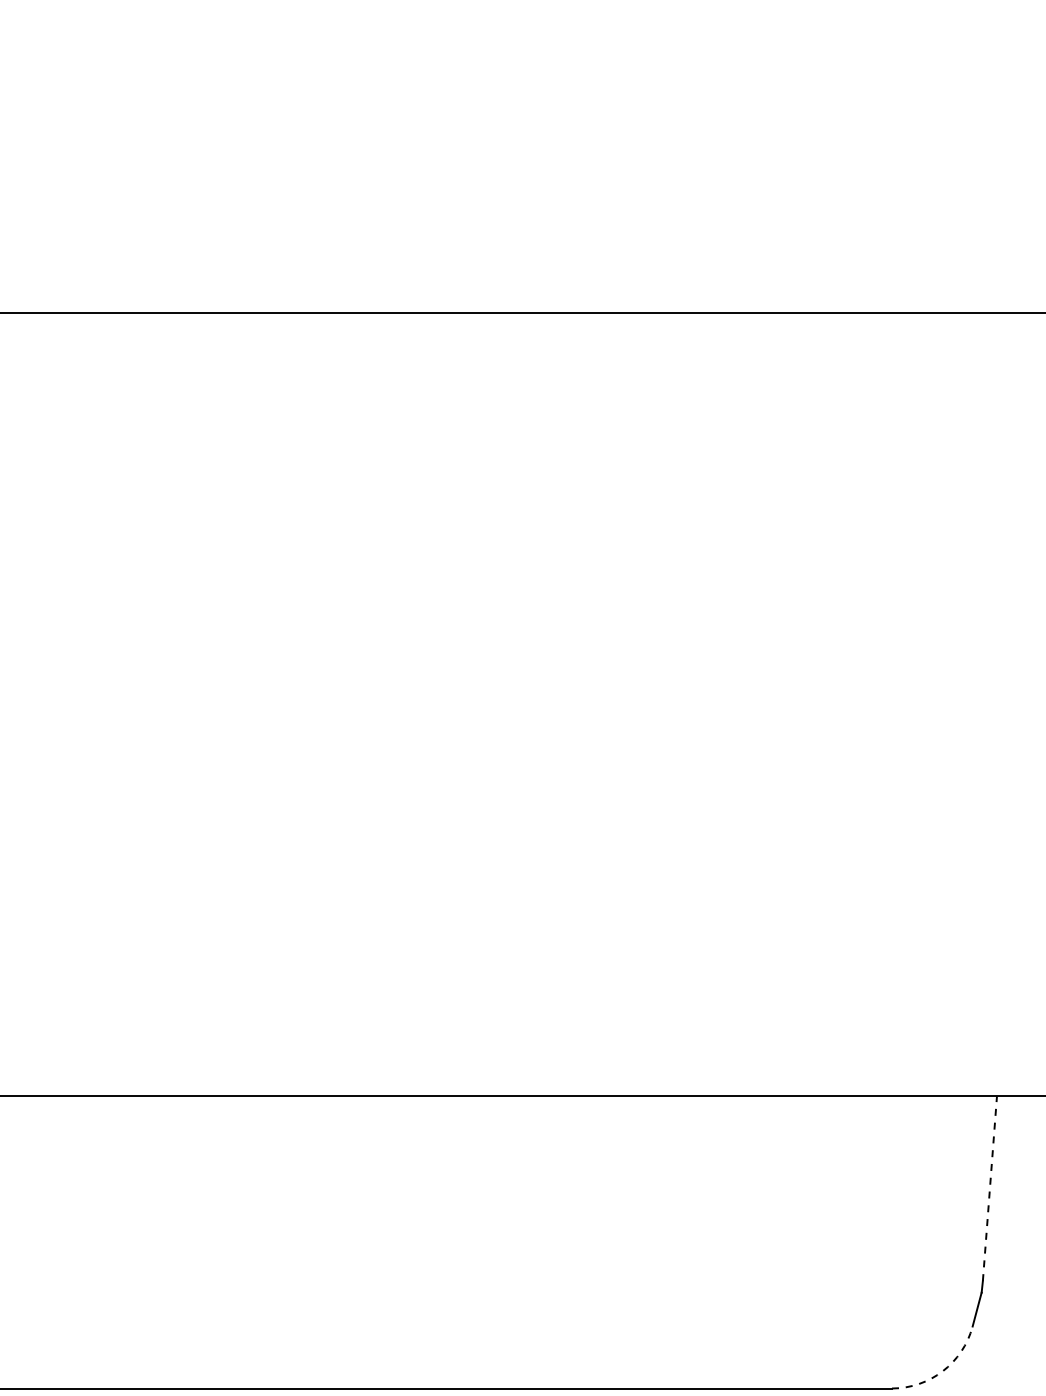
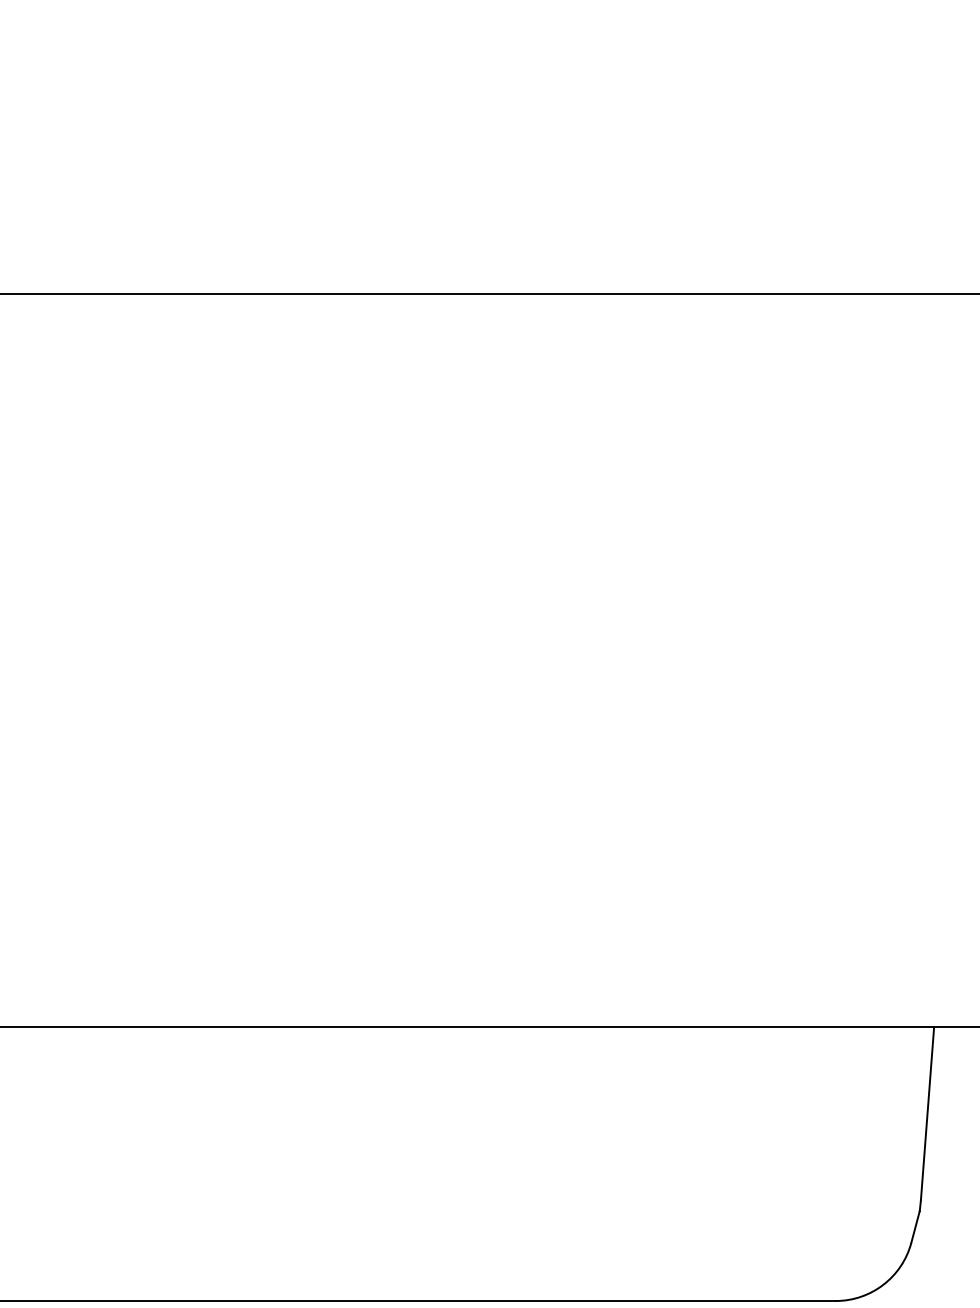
line: (989, 1188) -> (927, 1113), dashed -> solid
arc: (942, 1371) -> (883, 1285), dashed -> solid

